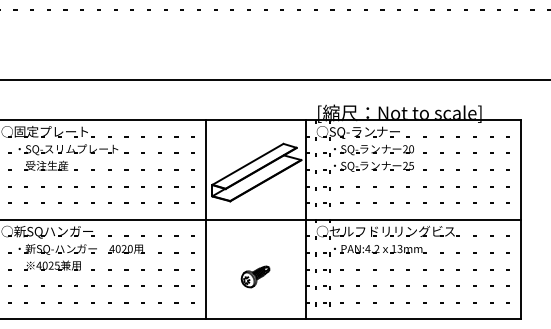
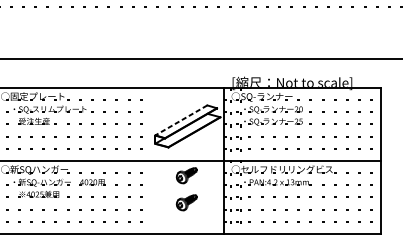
line: (247, 164) -> (181, 120), solid -> dashed
line: (206, 219) -> (151, 160), removed
part: (255, 239) -> (186, 175), added

